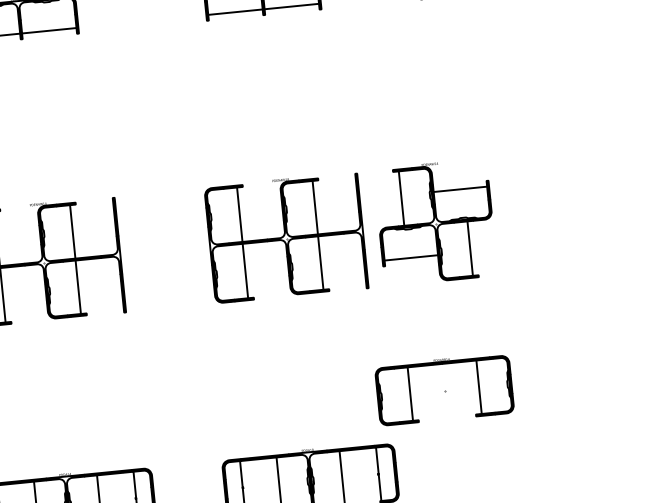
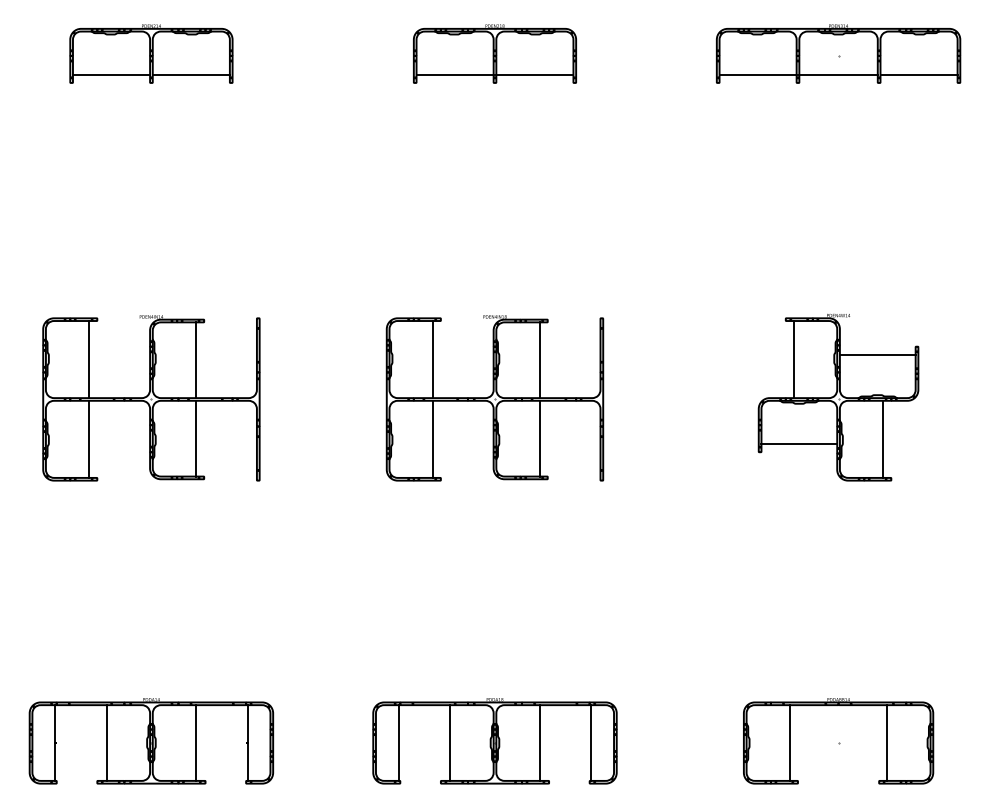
part: (435, 222) -> (838, 397), moved
part: (444, 389) -> (838, 741), moved

